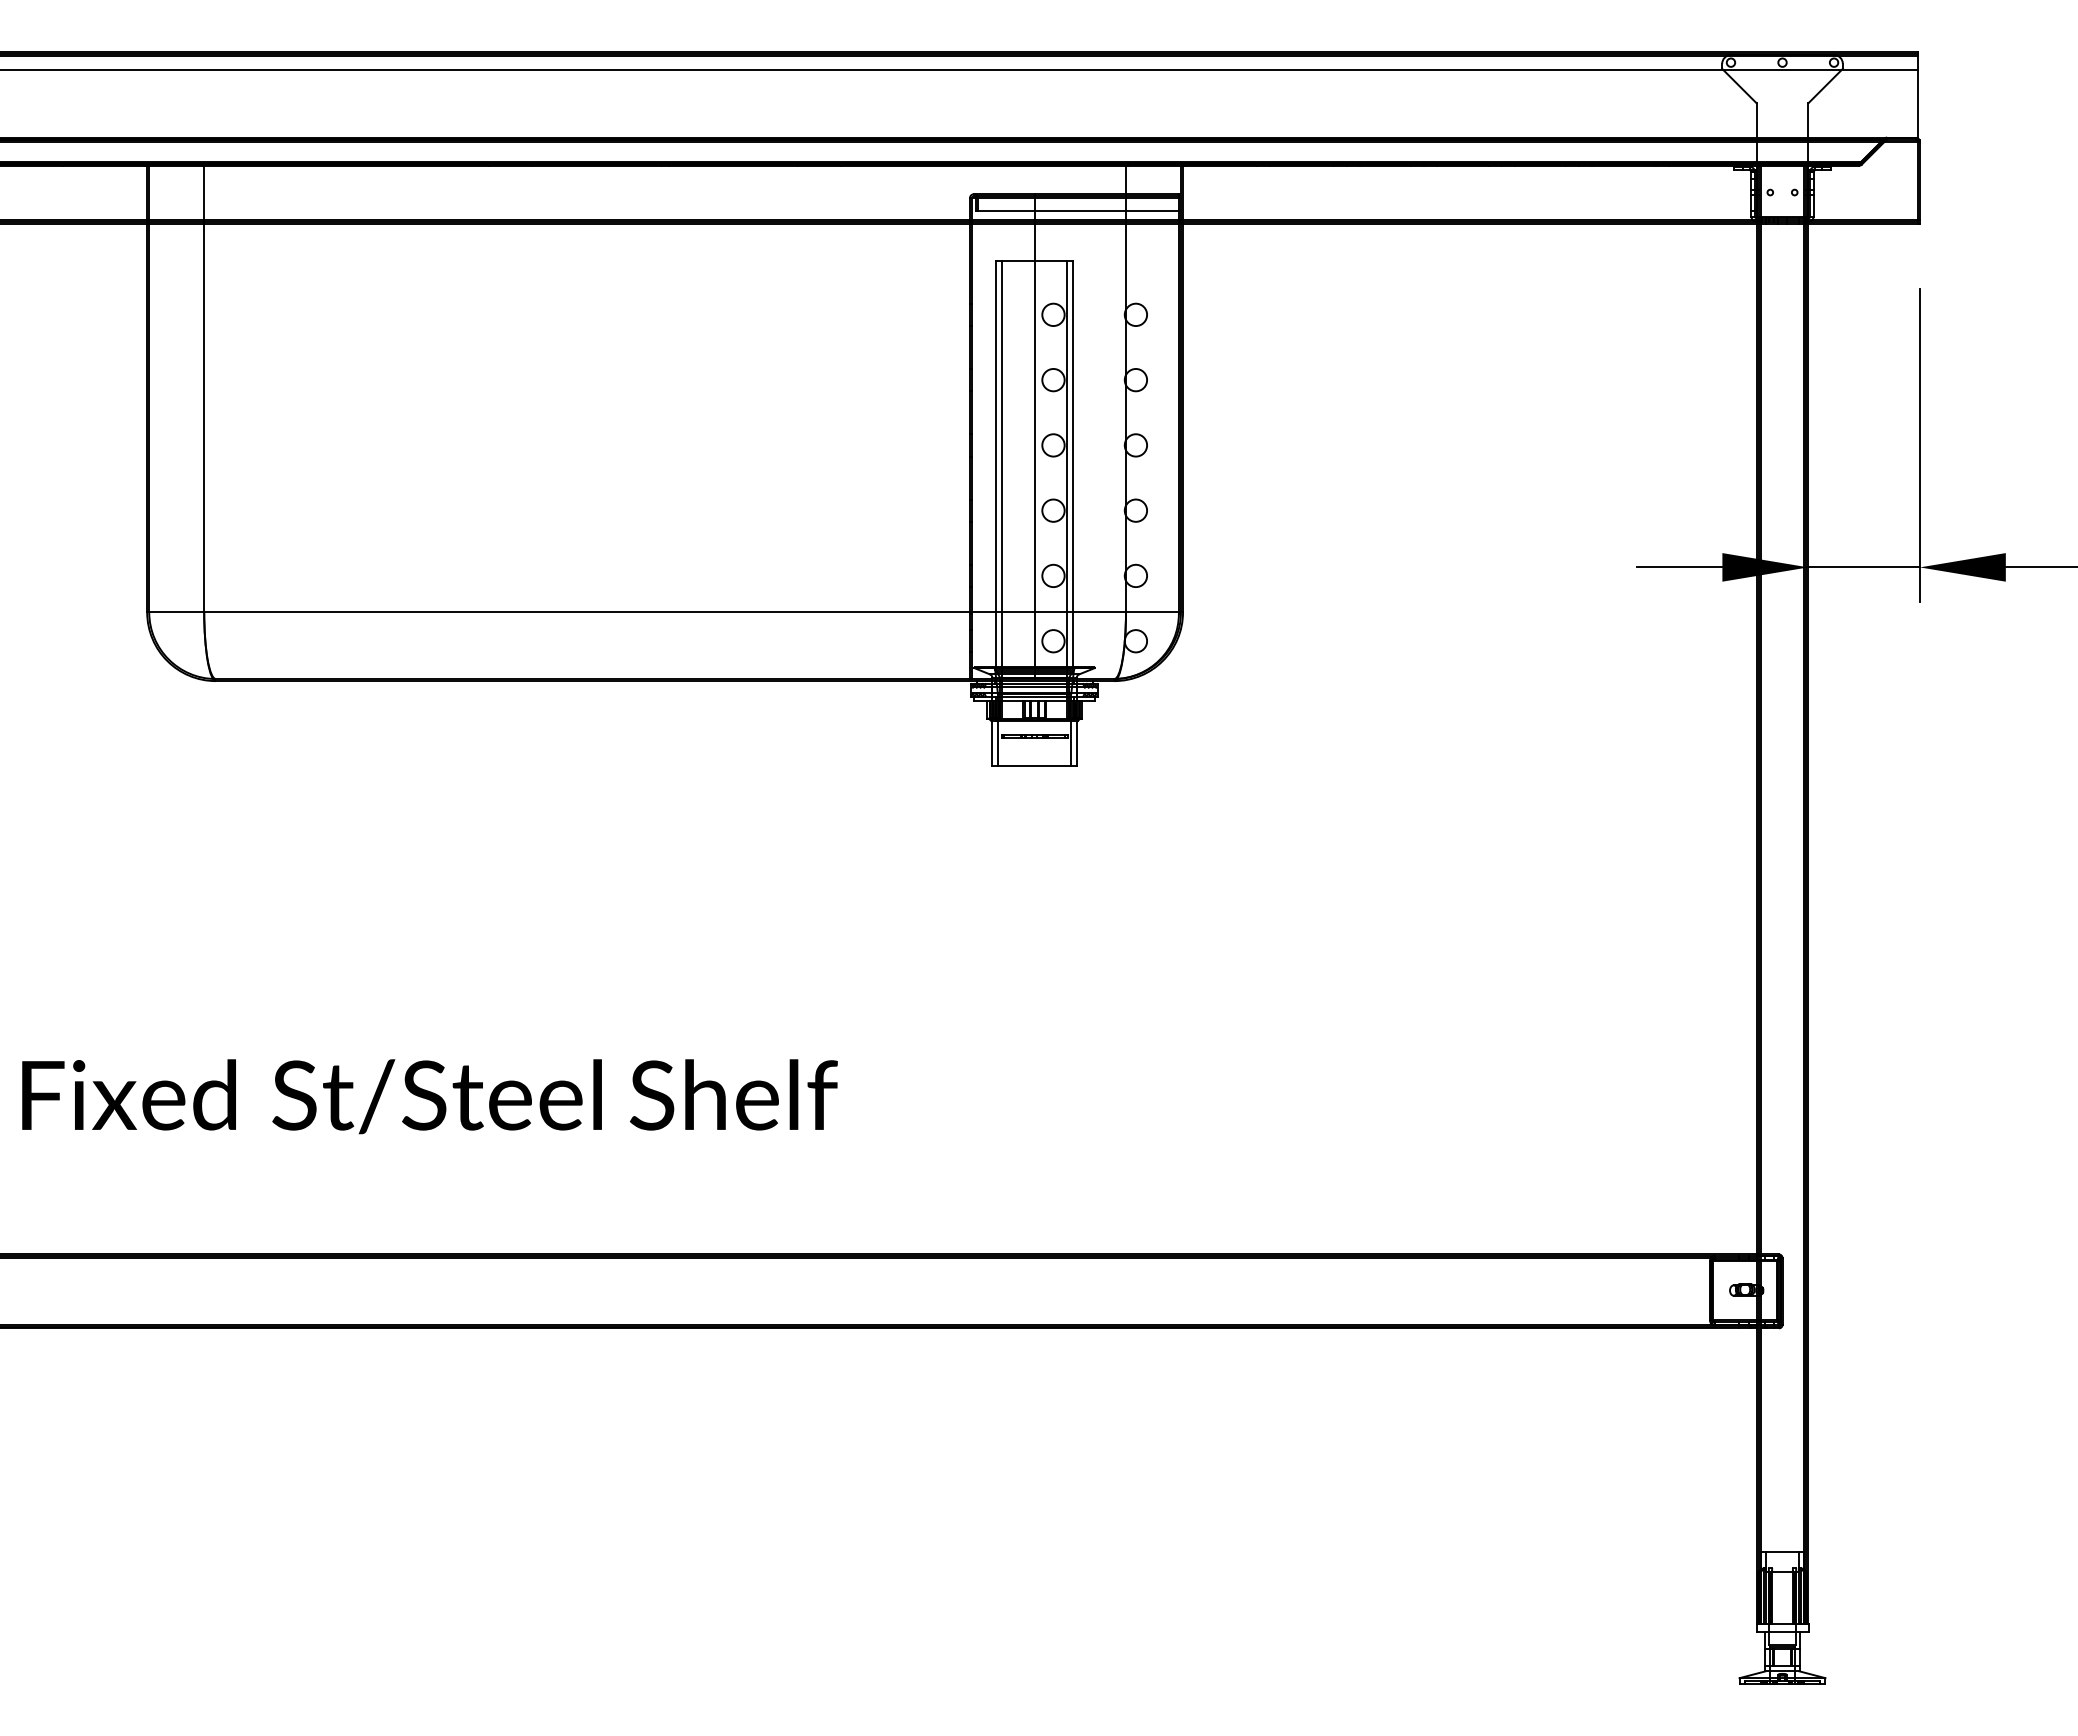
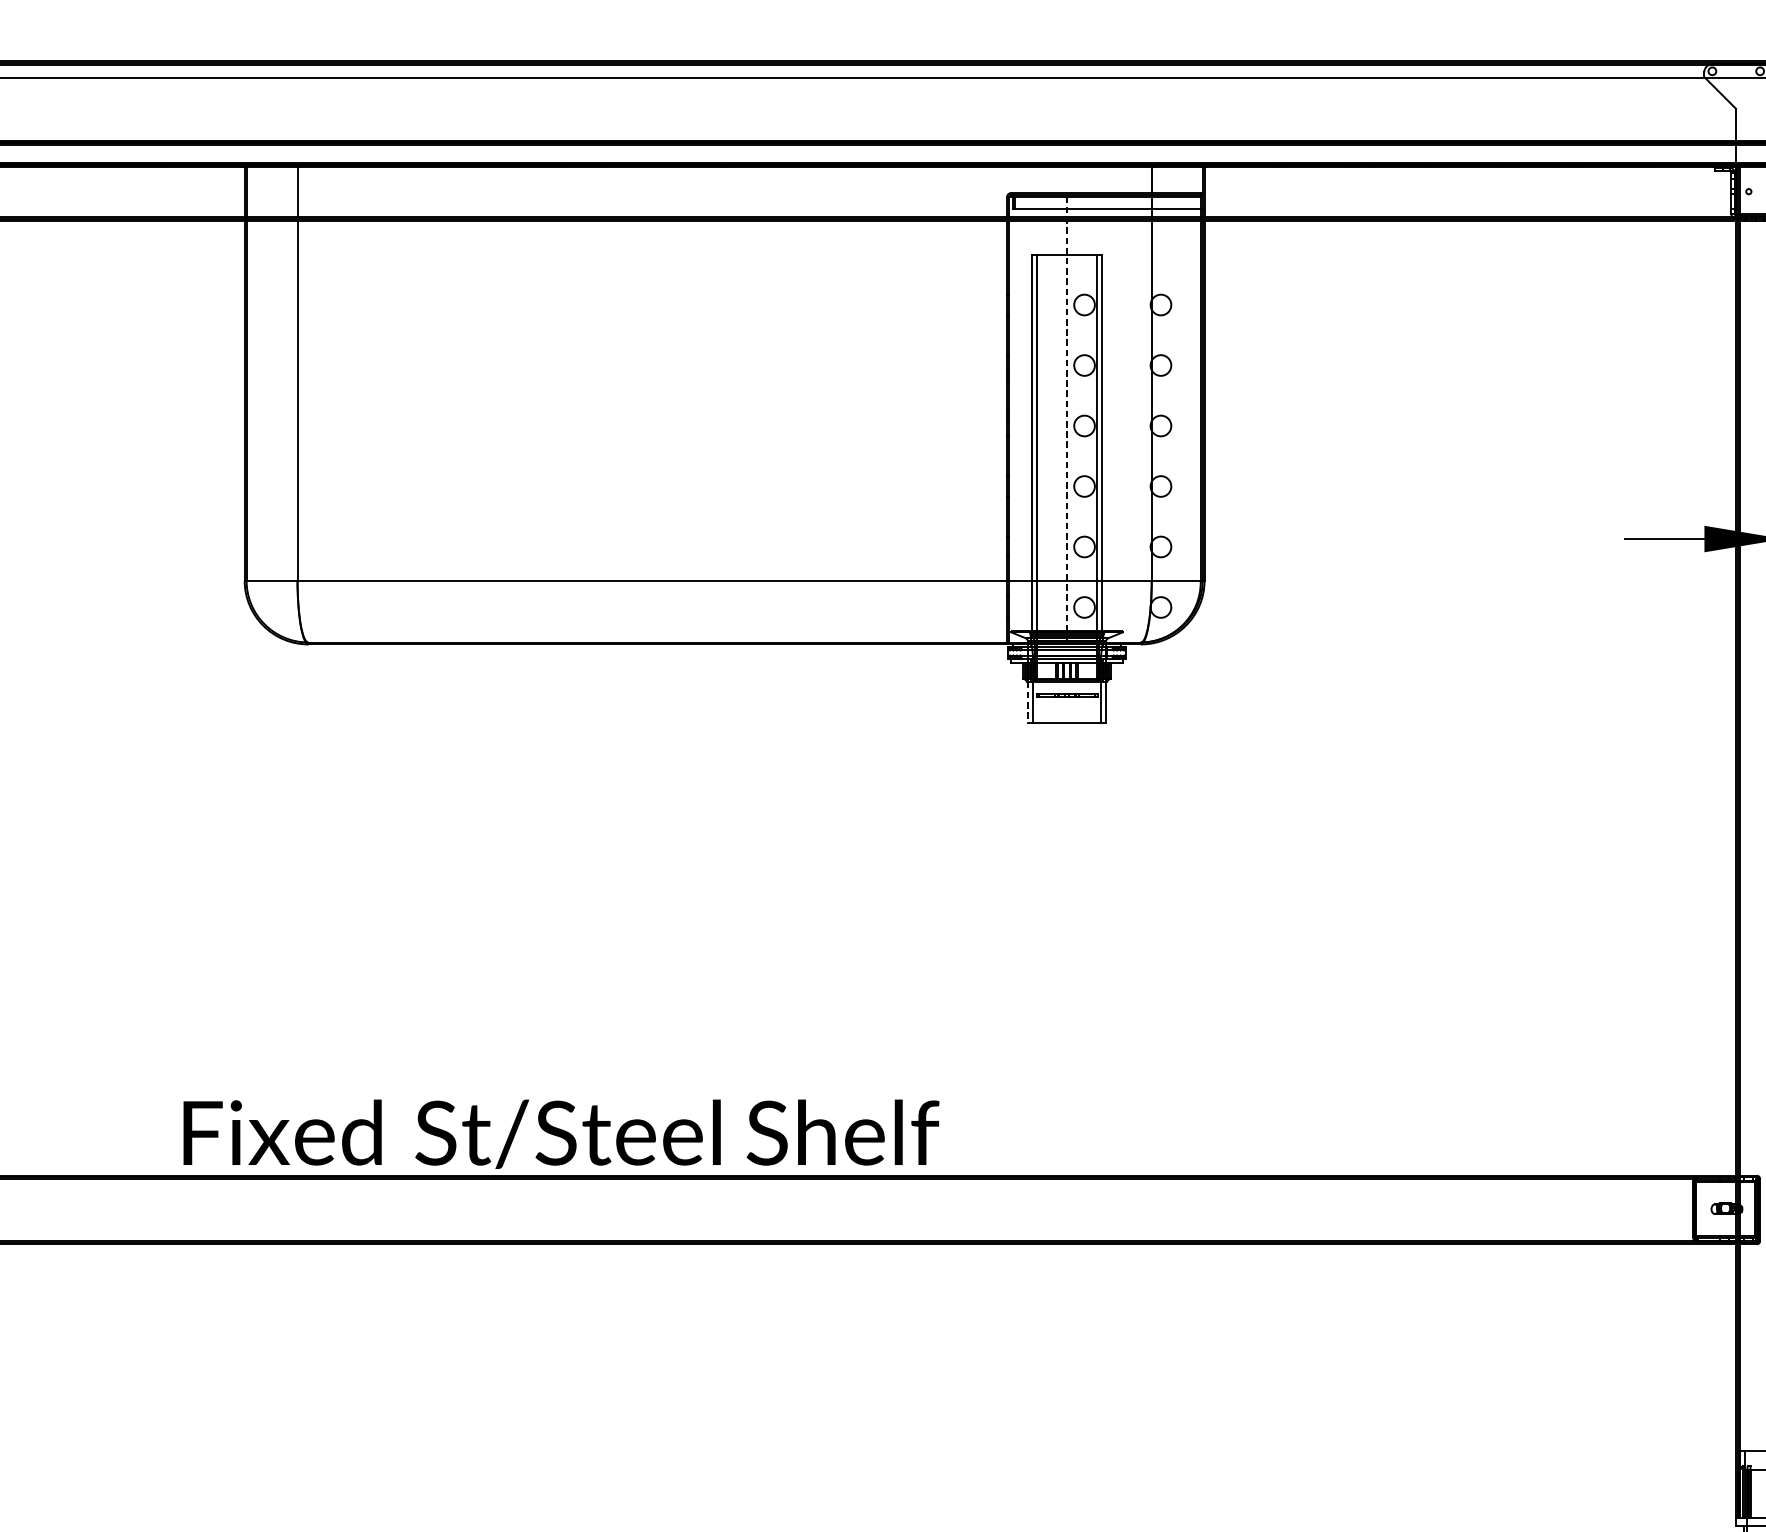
line: (1034, 439) -> (1066, 420), solid -> dashed
line: (992, 744) -> (1028, 703), solid -> dashed
text: (429, 1096) -> (560, 1134), moved

